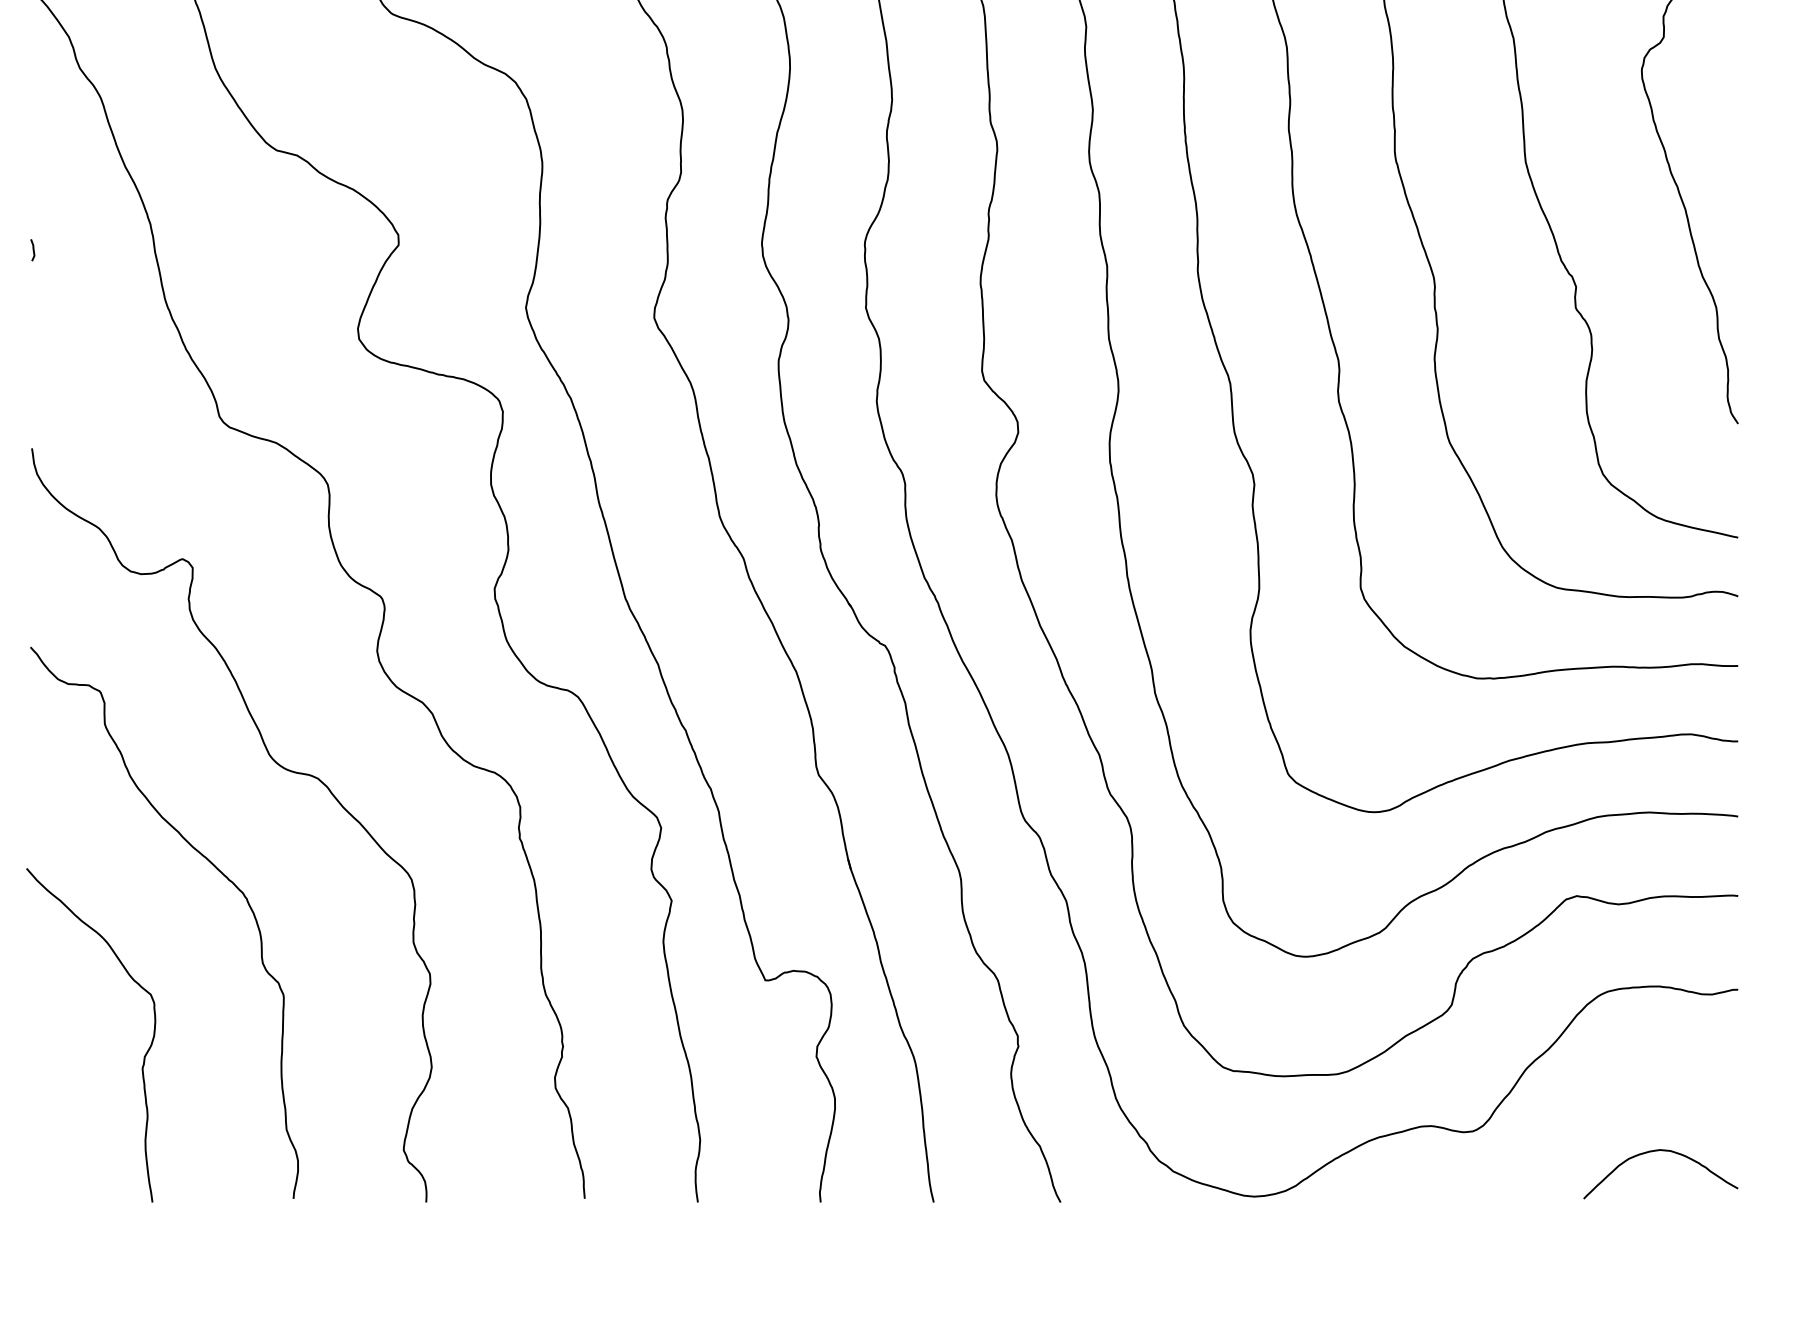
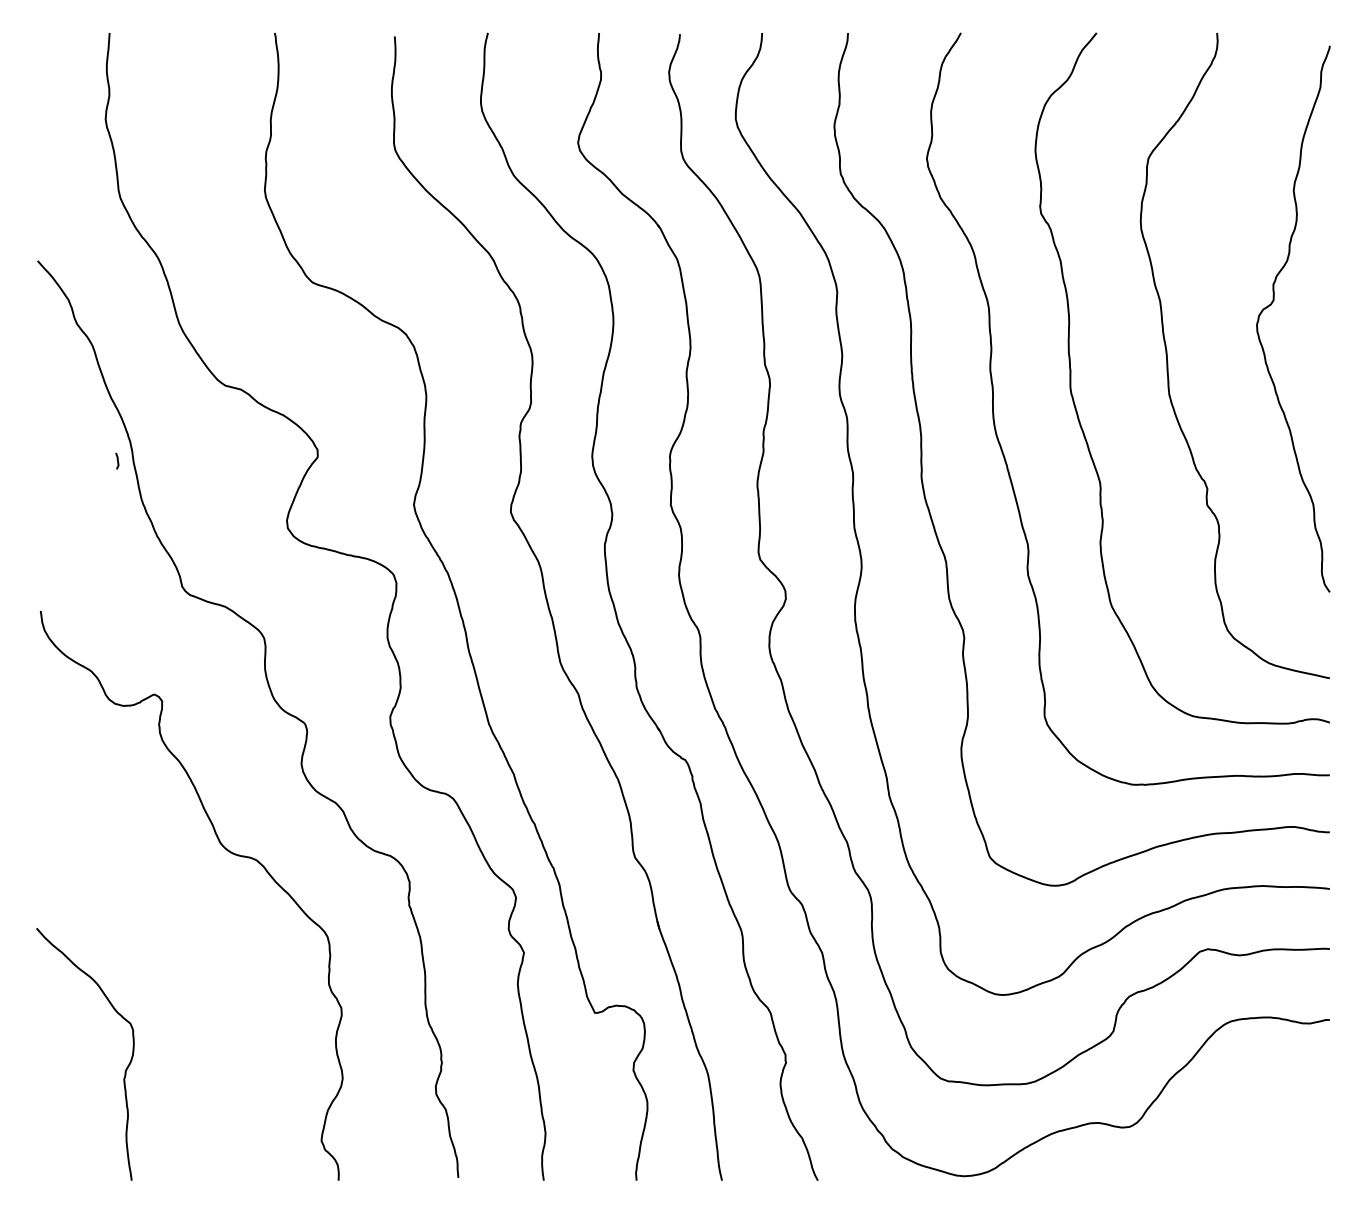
line: (33, 249) -> (117, 460), moved
curve: (215, 868) -> (179, 928), removed
curve: (1658, 1151) -> (1269, 1142), removed

